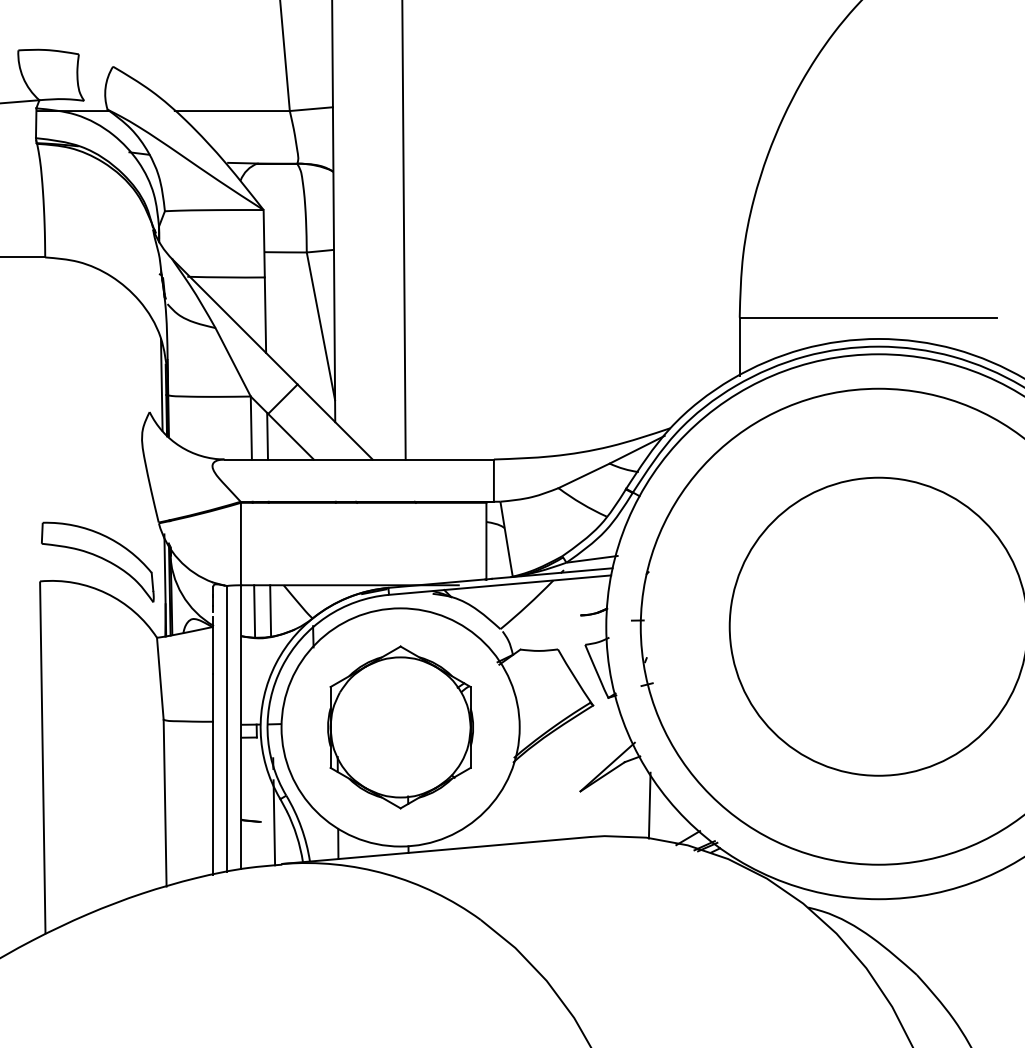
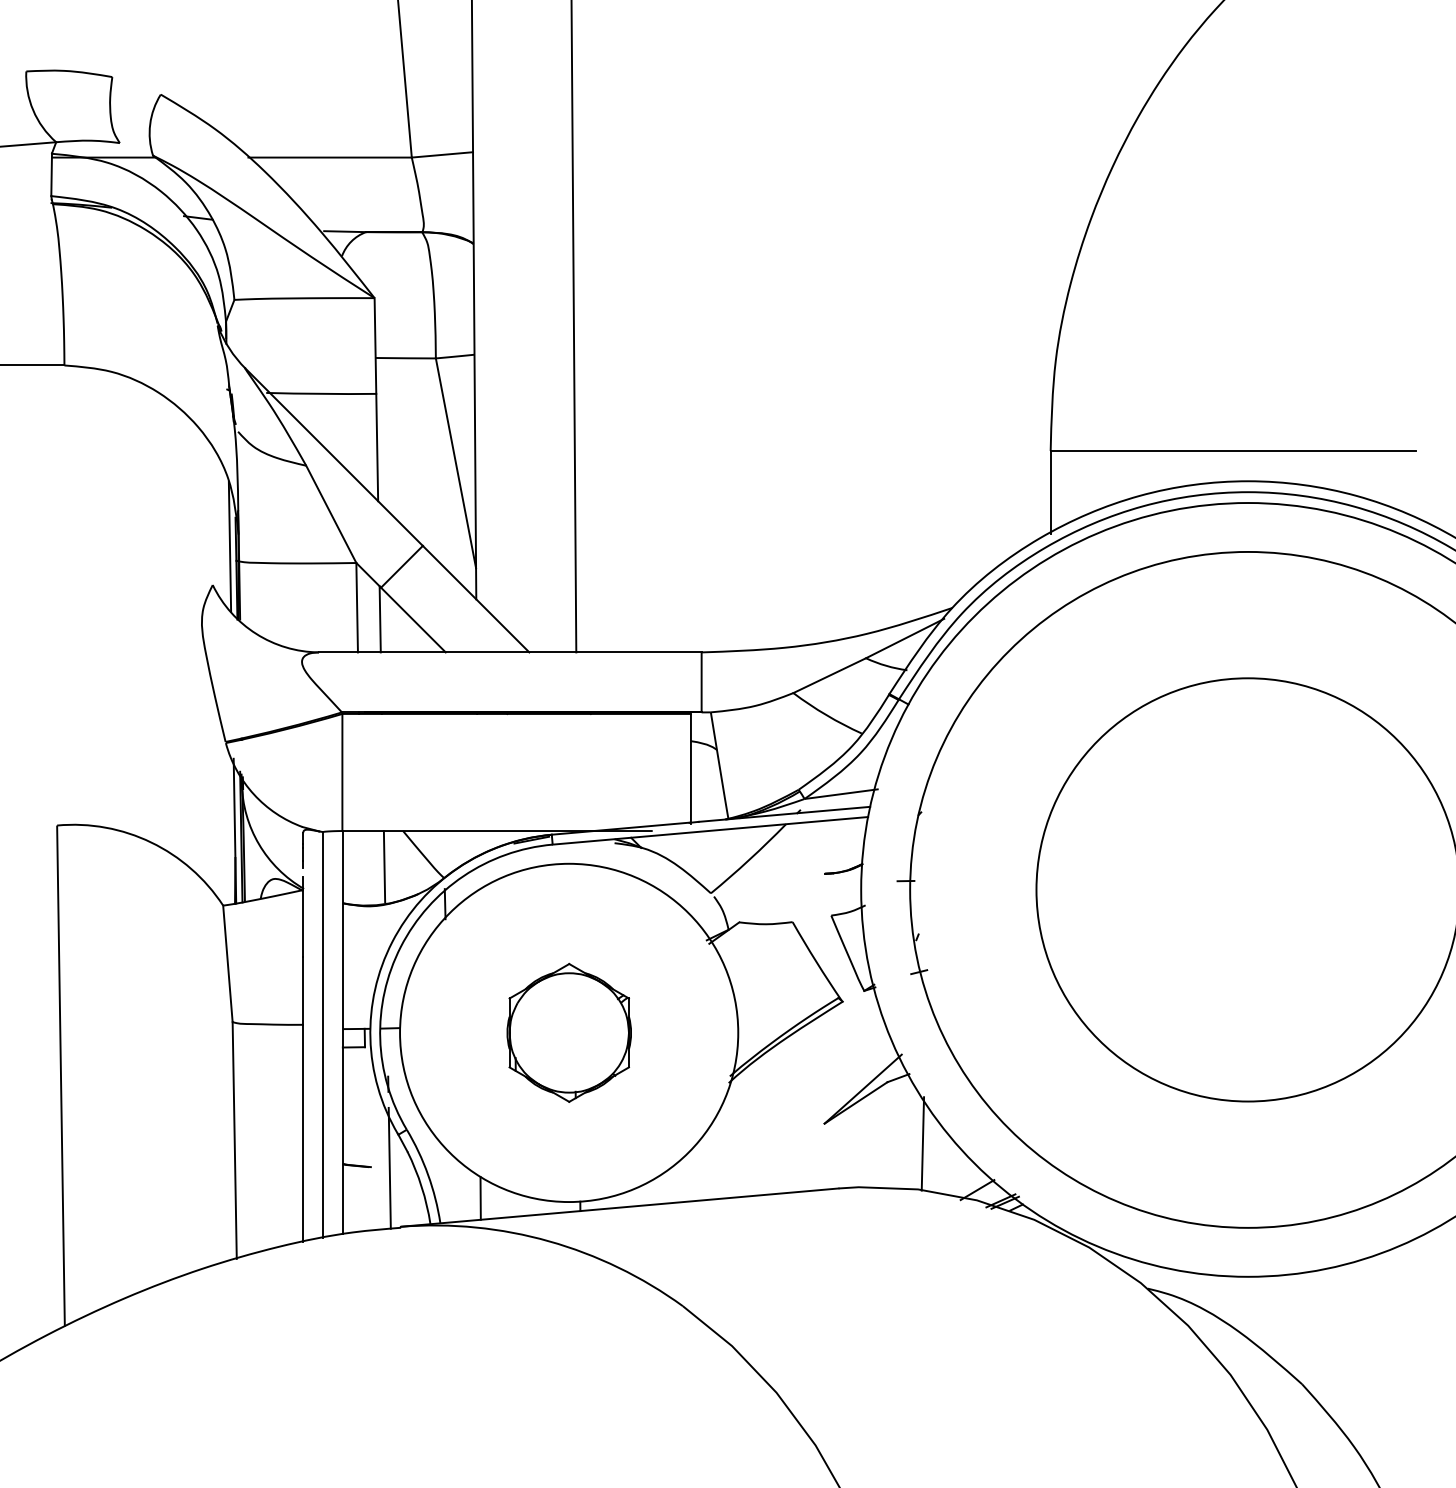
part: (98, 557) -> (139, 791), removed
line: (254, 611) -> (361, 868), removed
part: (400, 727) -> (569, 1032), size x0.6

